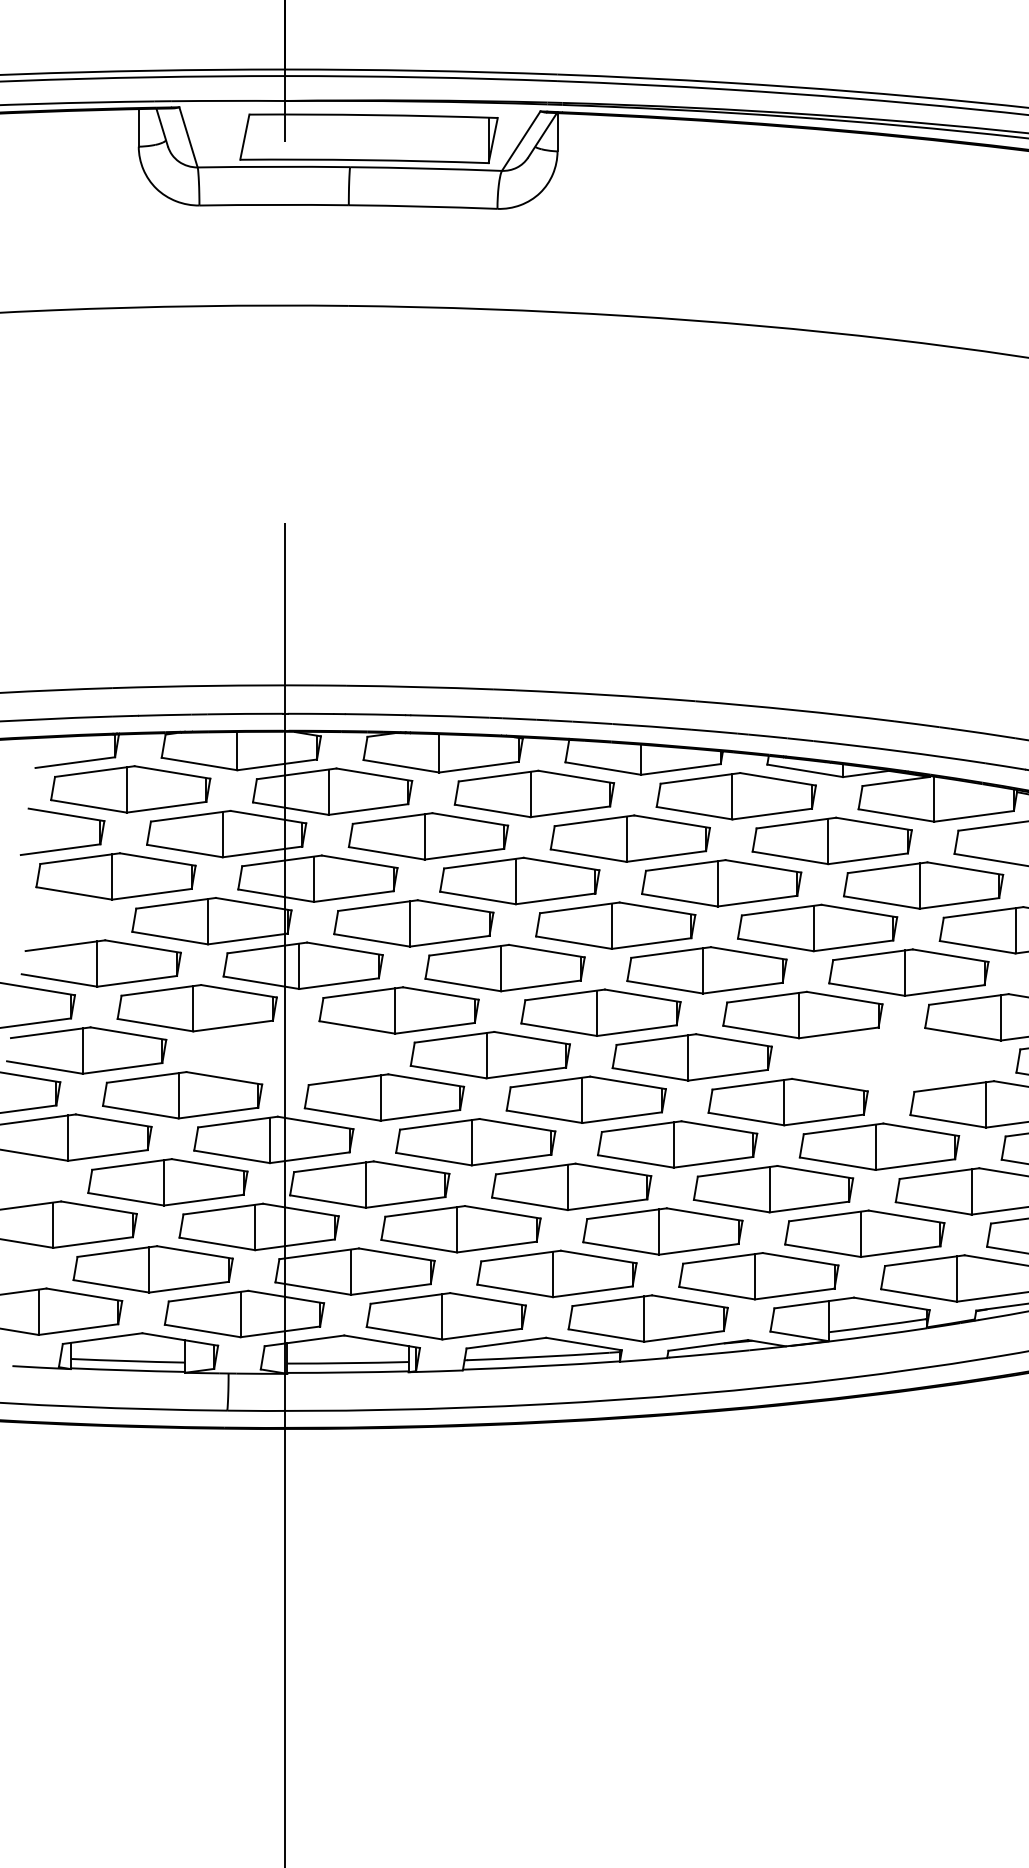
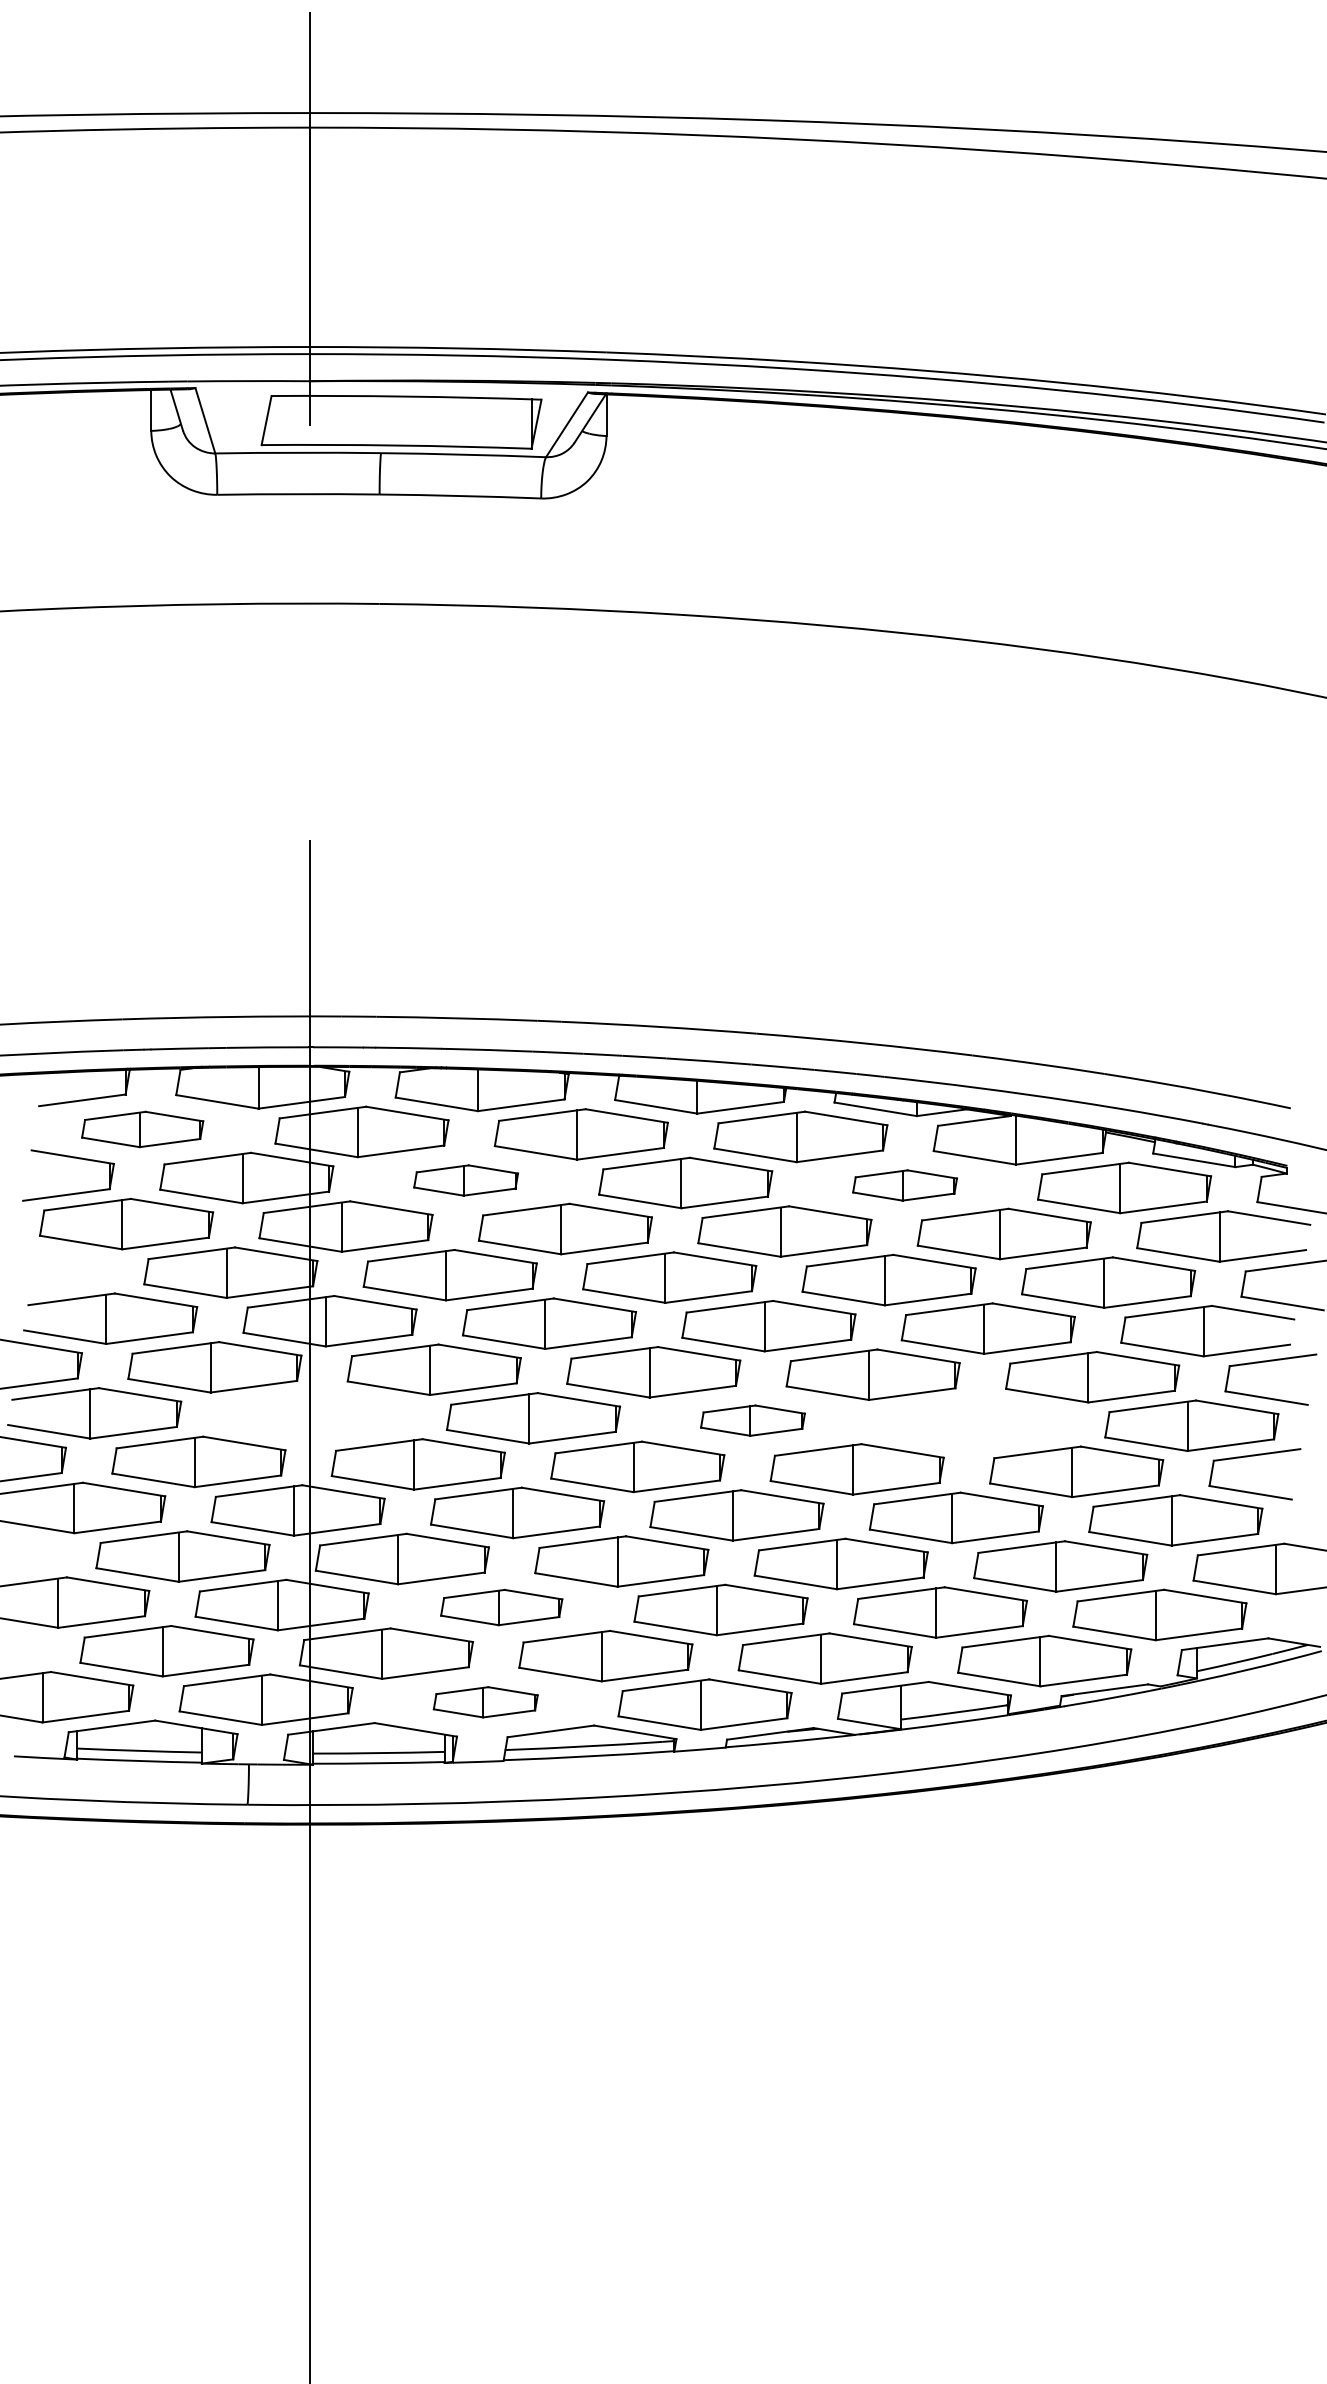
part: (130, 789) -> (142, 1129), size x0.7
part: (427, 836) -> (465, 1180), size x0.6
part: (831, 840) -> (904, 1185), size x0.6
part: (691, 1057) -> (752, 1420), size x0.6
part: (460, 1229) -> (501, 1607), size x0.7
part: (446, 1316) -> (485, 1702), size x0.6

